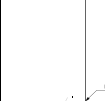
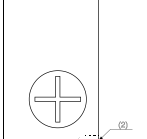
part: (46, 62) -> (57, 99), added

